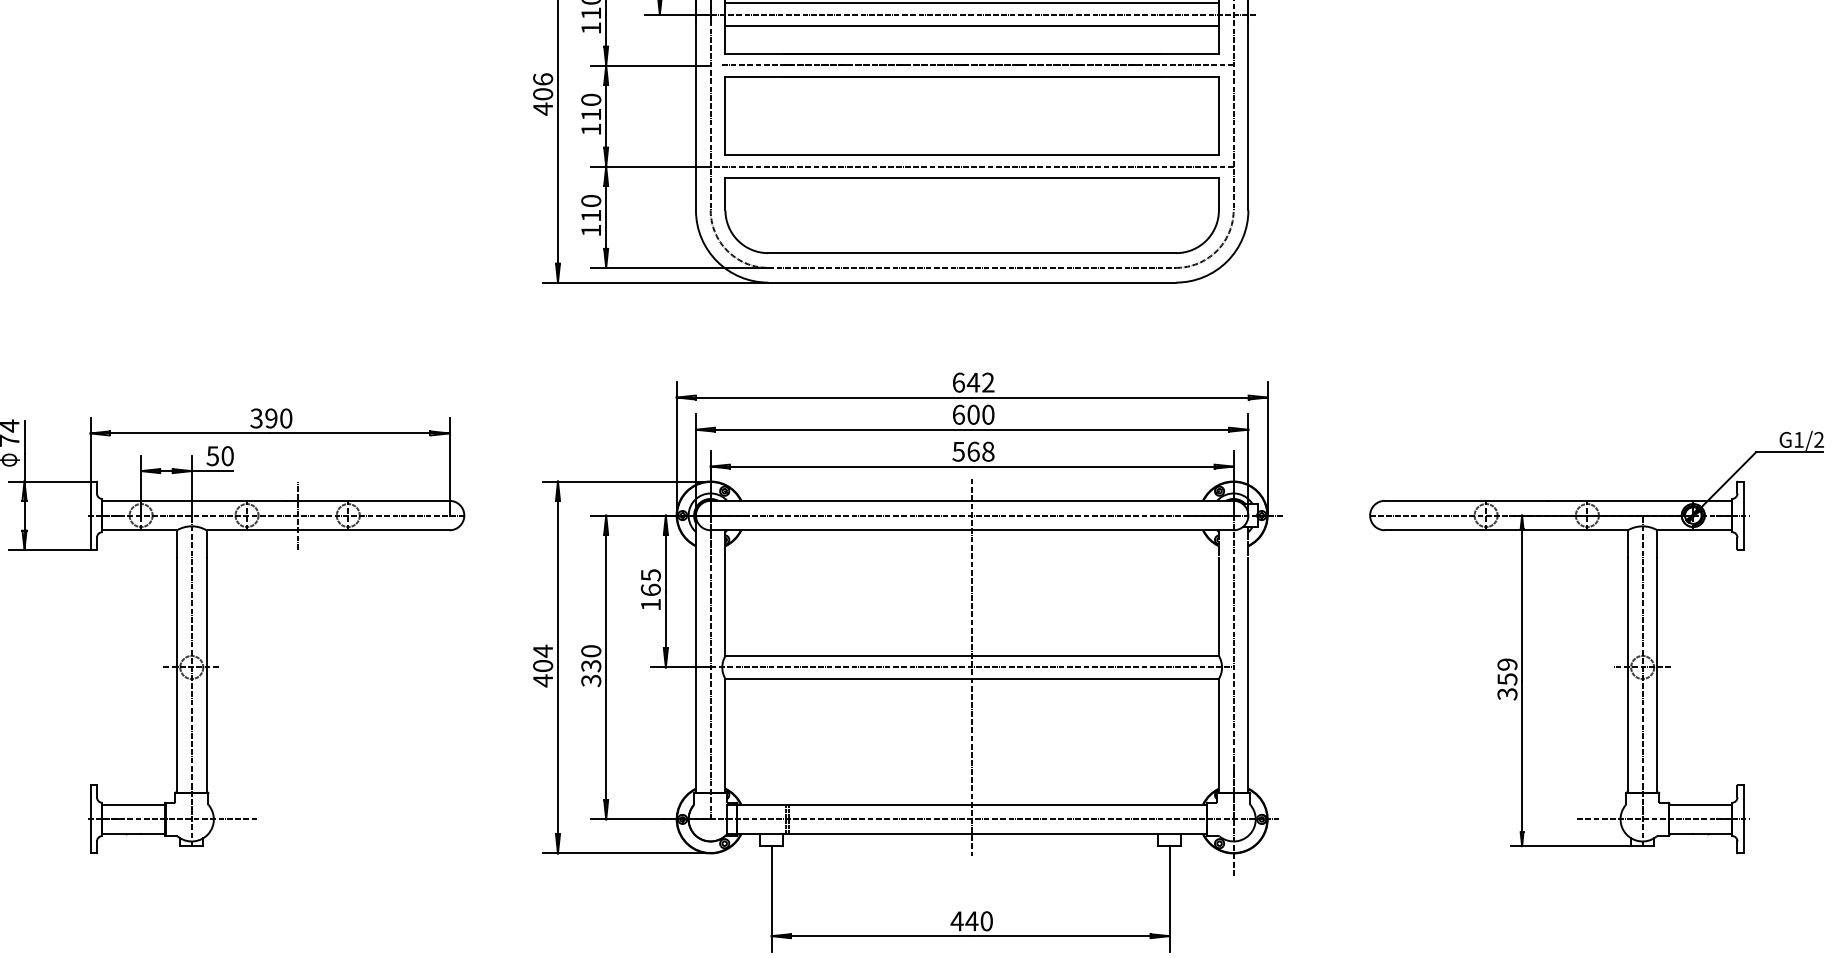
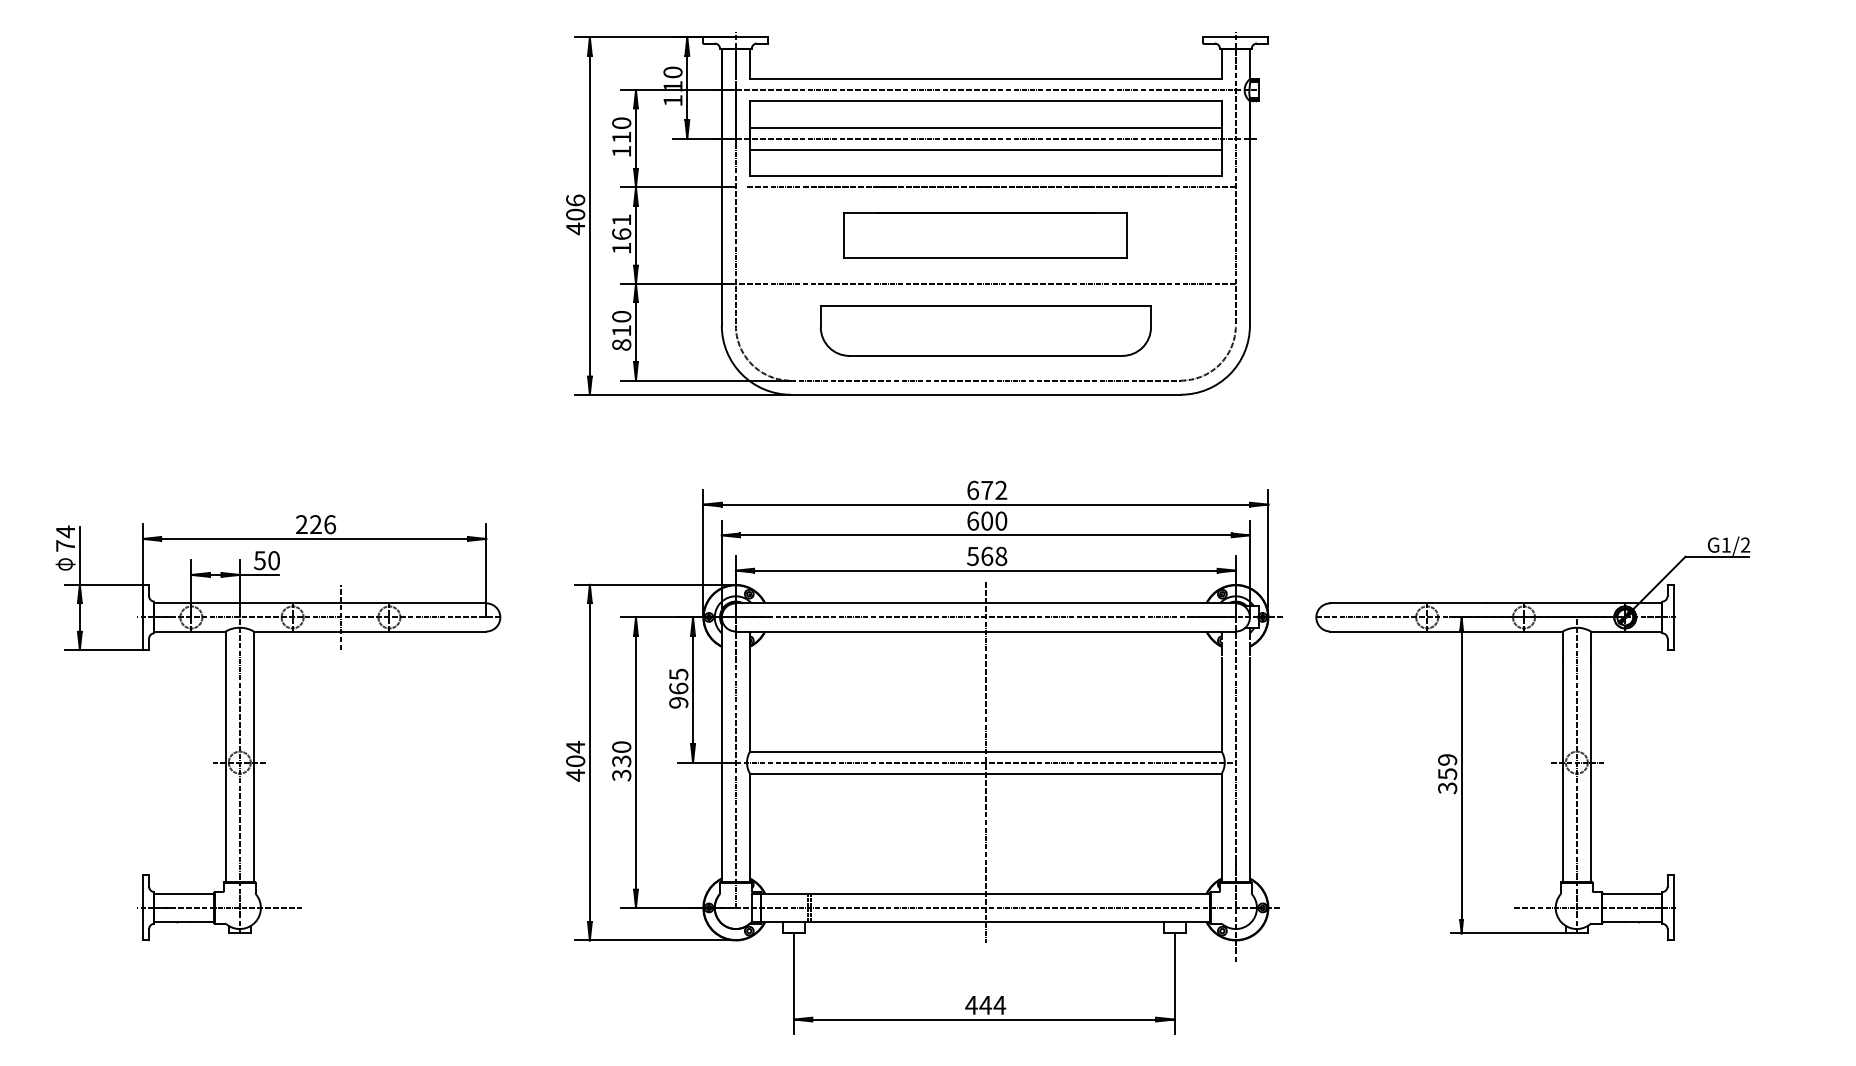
text: (591, 106) -> (621, 226), 110 -> 161
part: (971, 116) -> (985, 235), size x0.6
part: (971, 215) -> (985, 330), size x0.7
text: (591, 230) -> (621, 344), 110 -> 810
text: (972, 382) -> (986, 490), 642 -> 672
text: (270, 418) -> (315, 524), 390 -> 226
text: (650, 604) -> (678, 702), 165 -> 965
part: (1596, 642) -> (1532, 738), moved
text: (986, 920) -> (999, 1004), 440 -> 444

